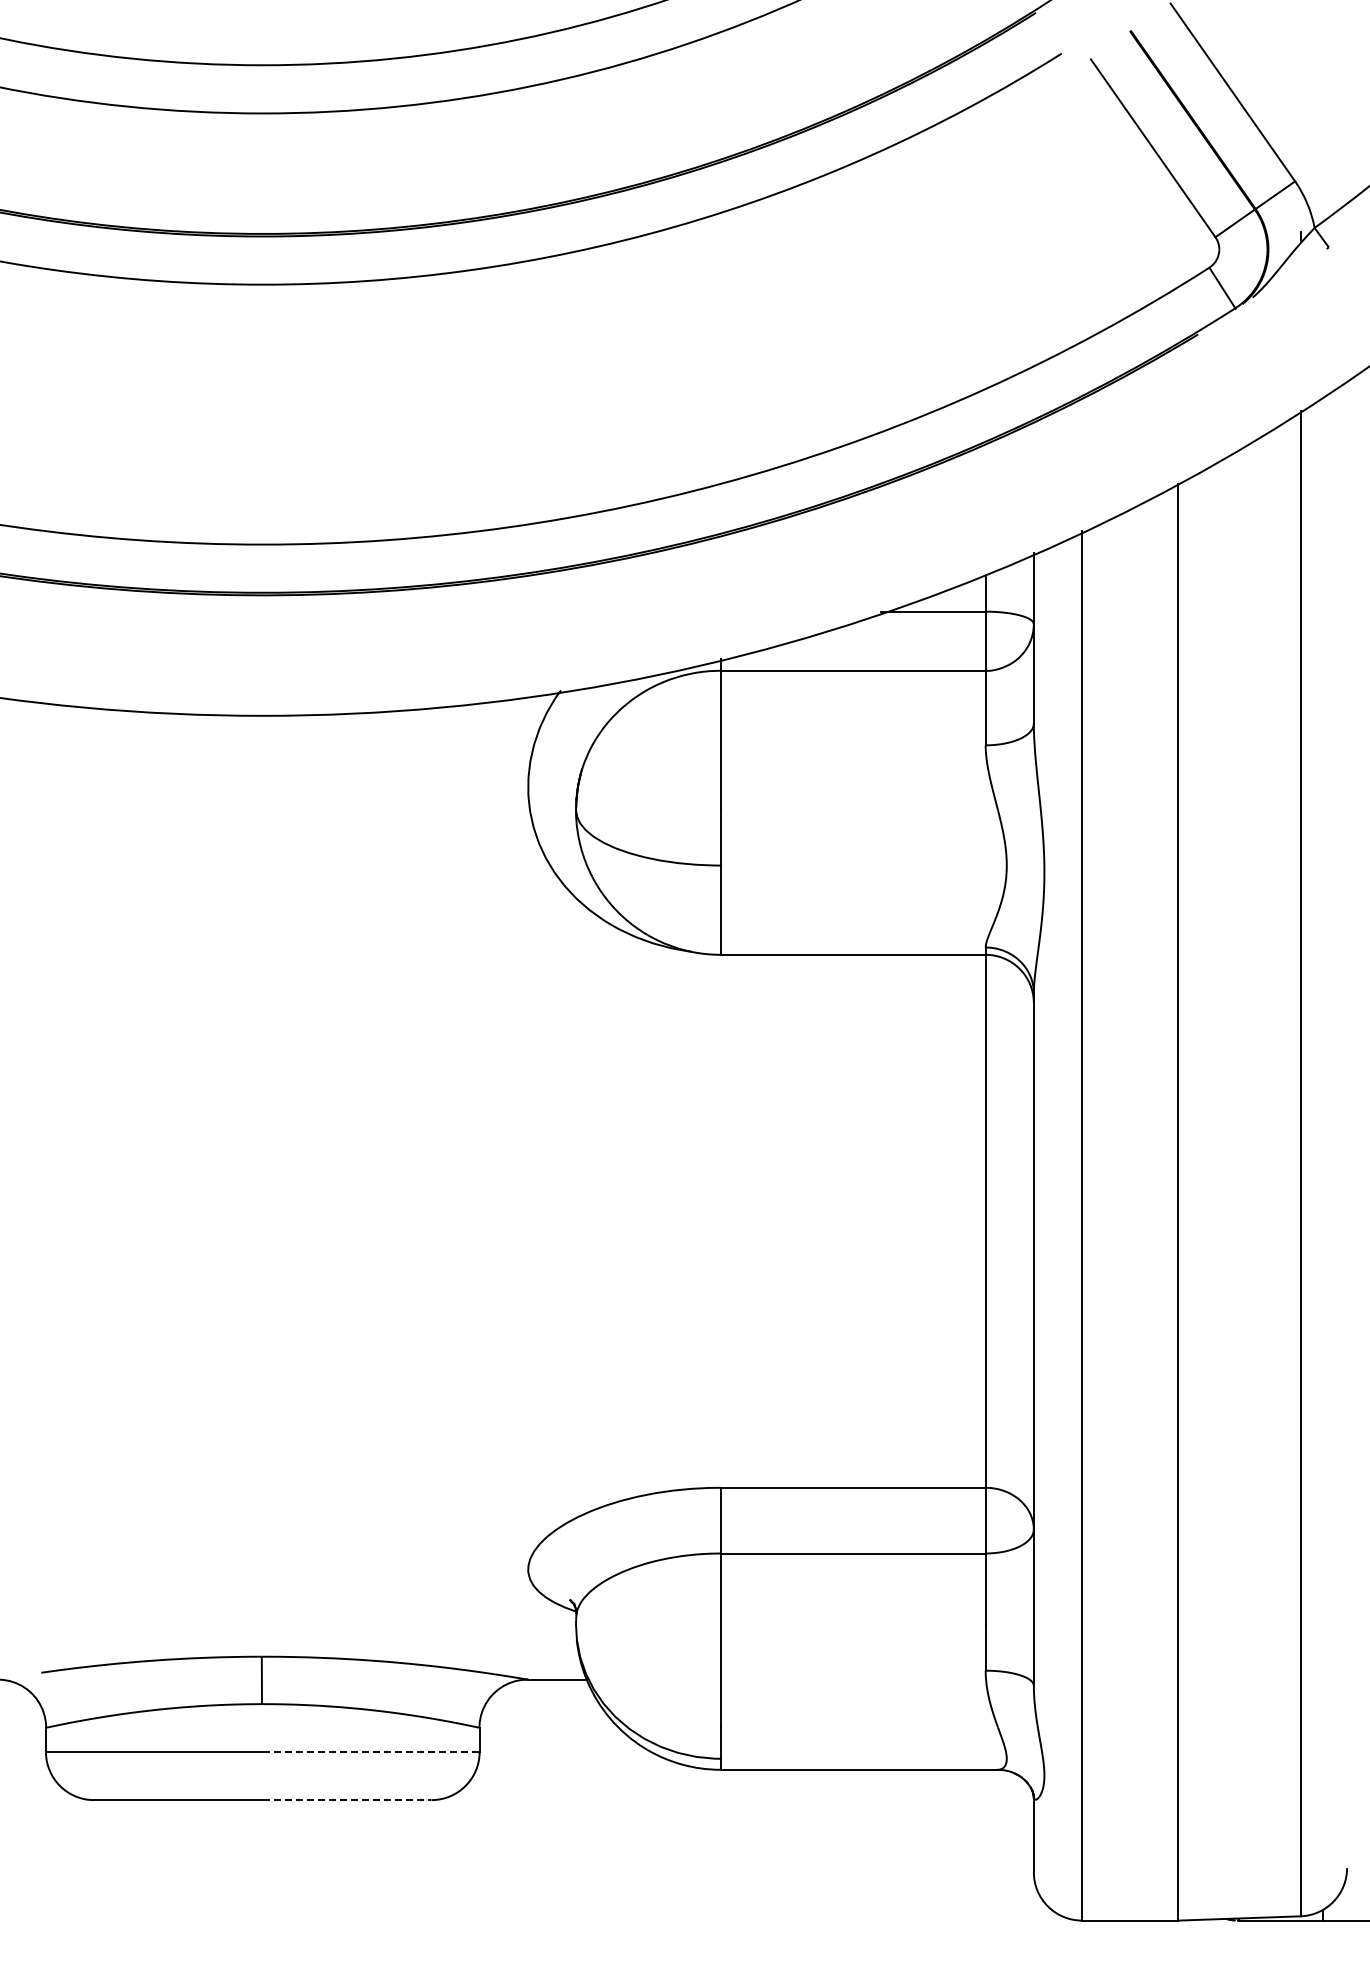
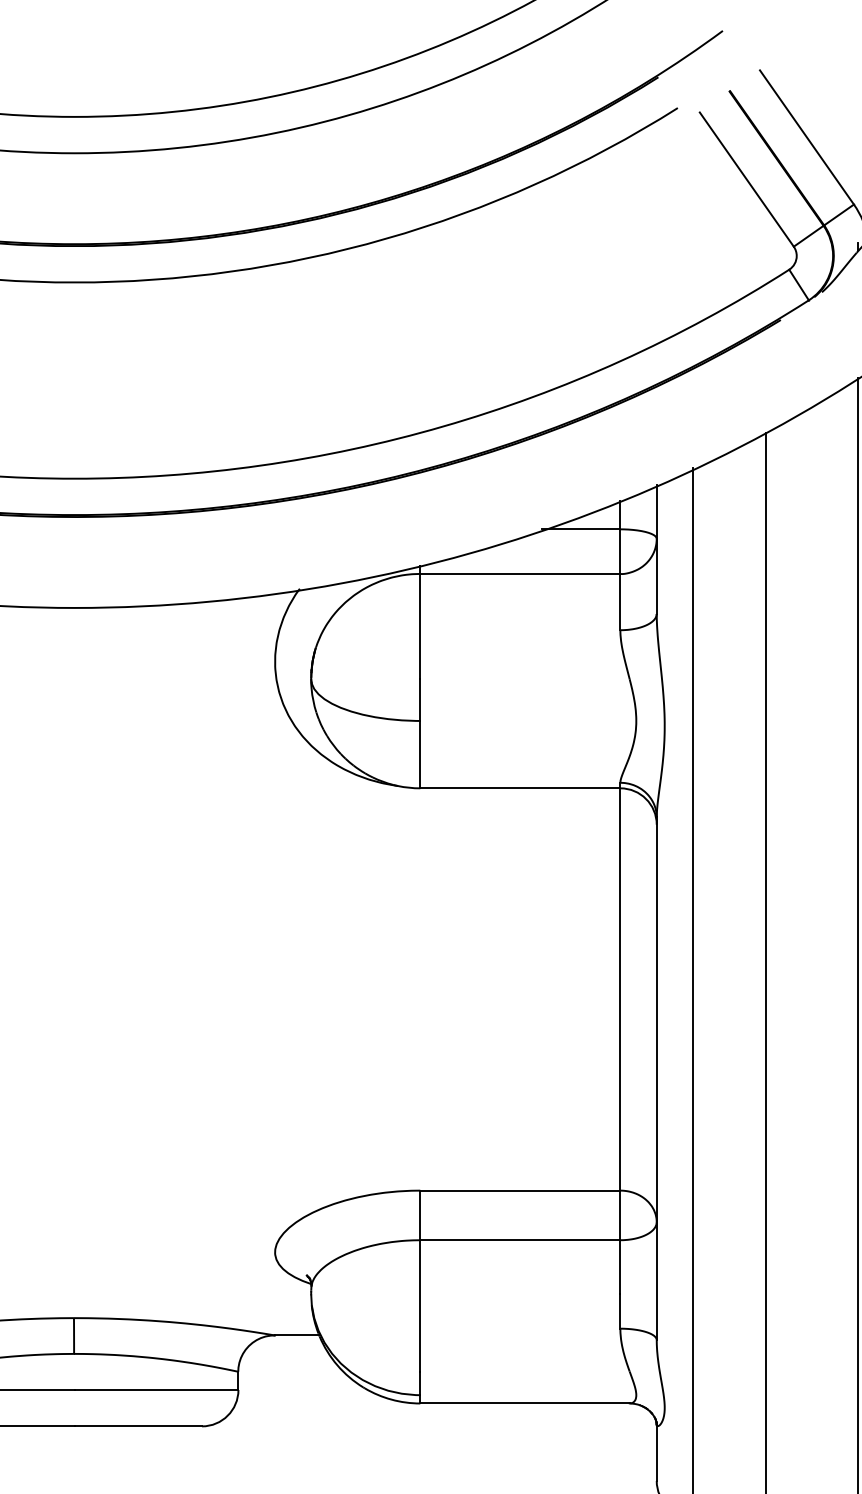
line: (371, 1751) -> (156, 1389), dashed -> solid
line: (347, 1800) -> (138, 1426), dashed -> solid

